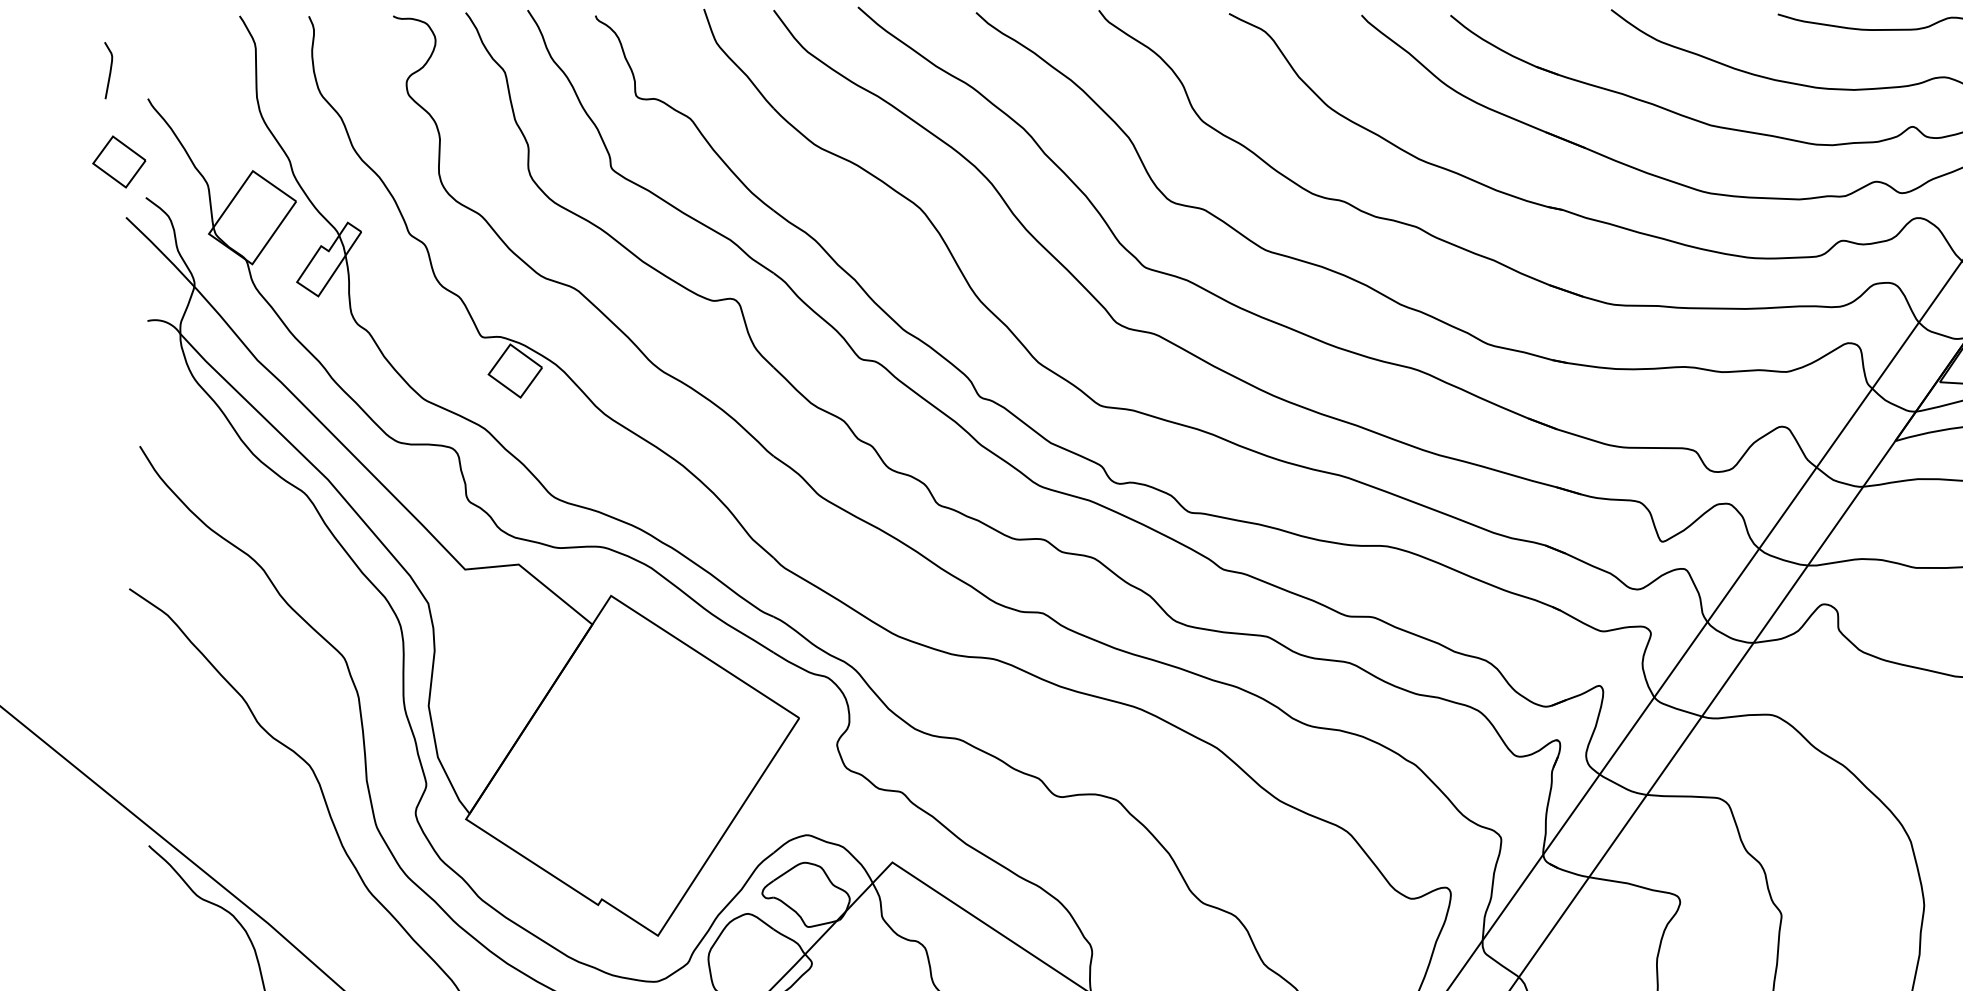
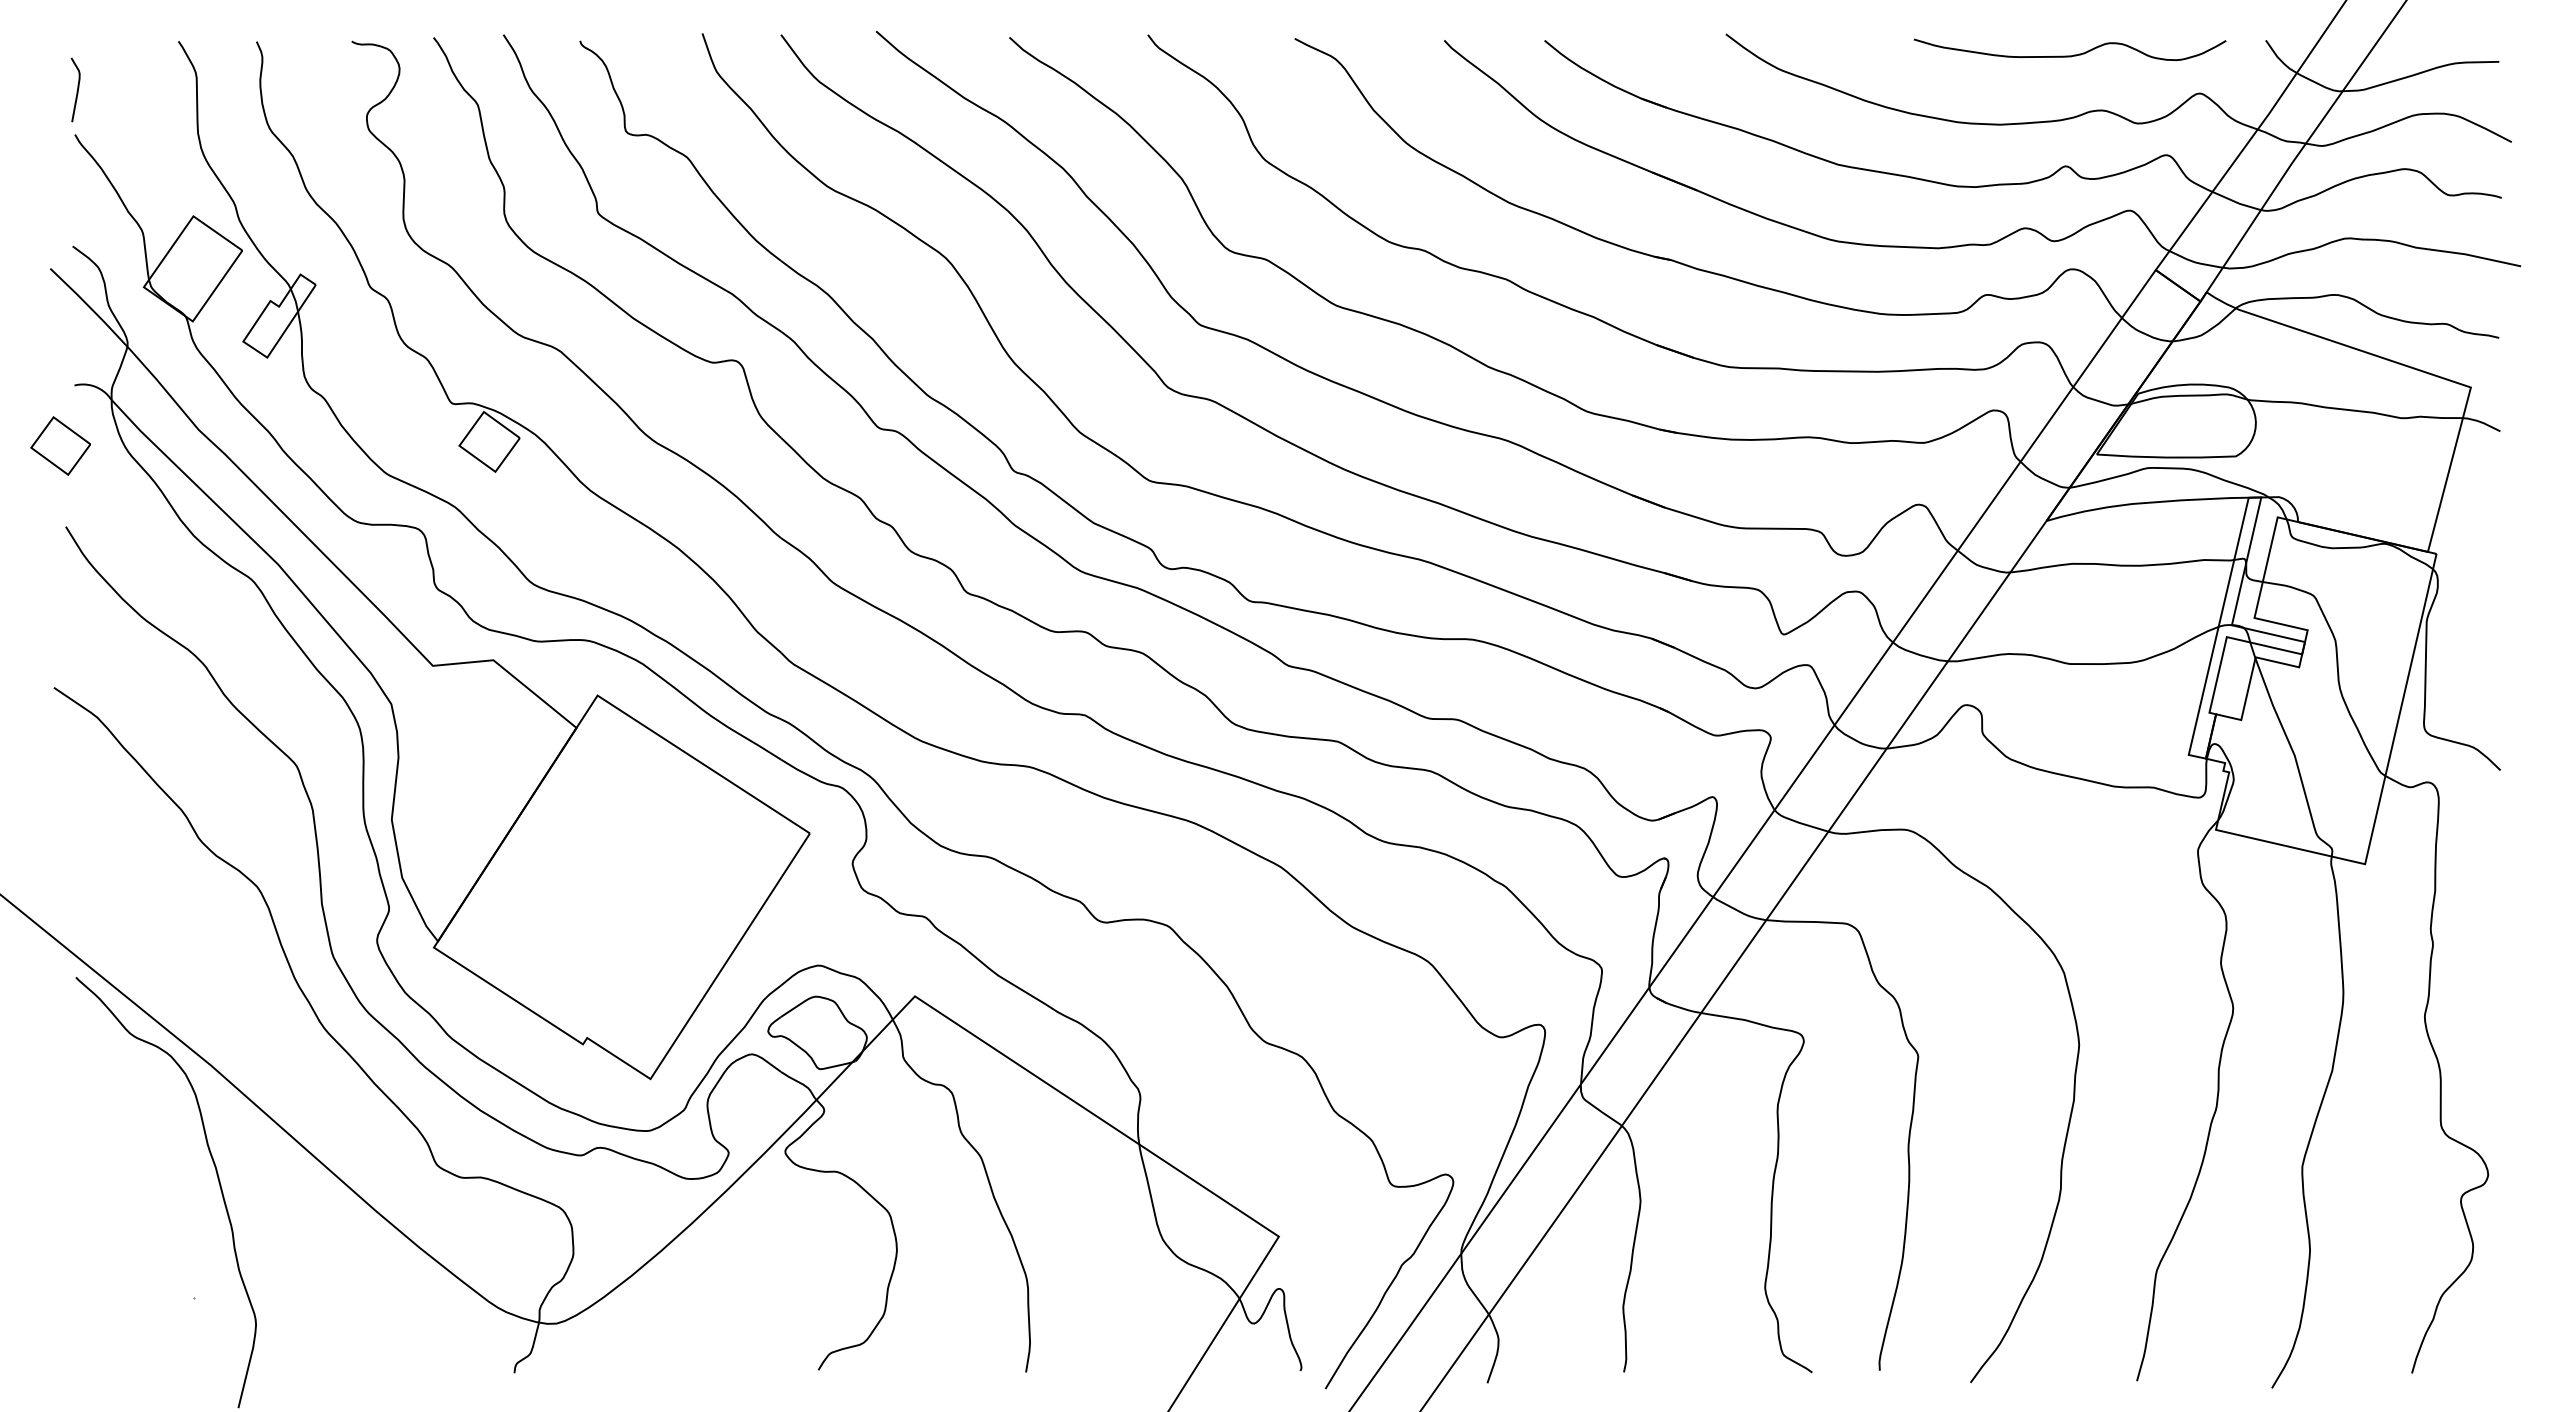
curve: (110, 70) -> (77, 89), moved
part: (119, 161) -> (60, 445), moved

